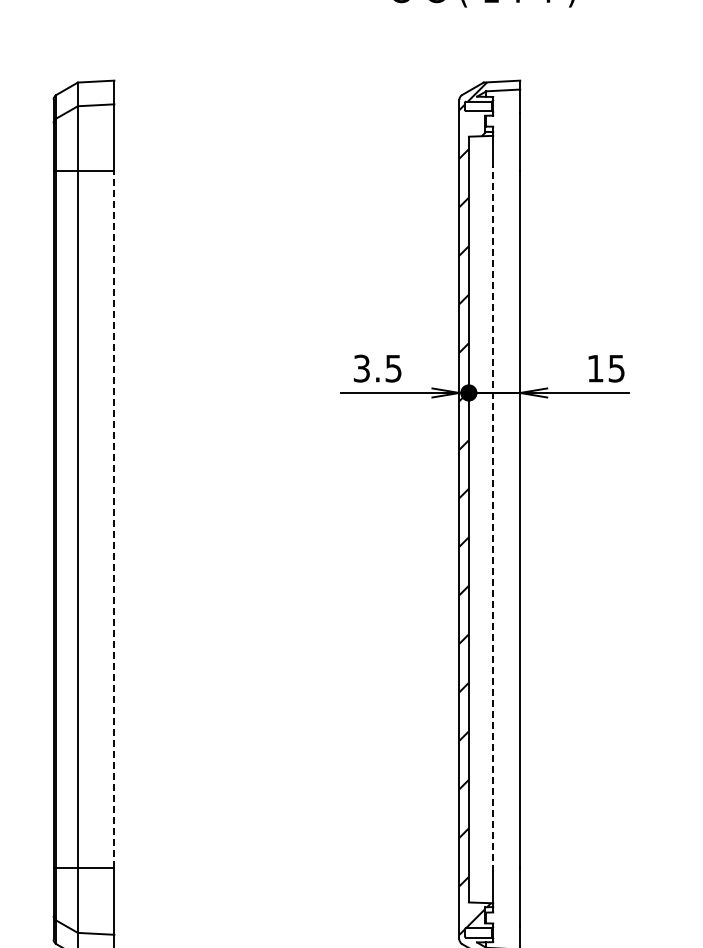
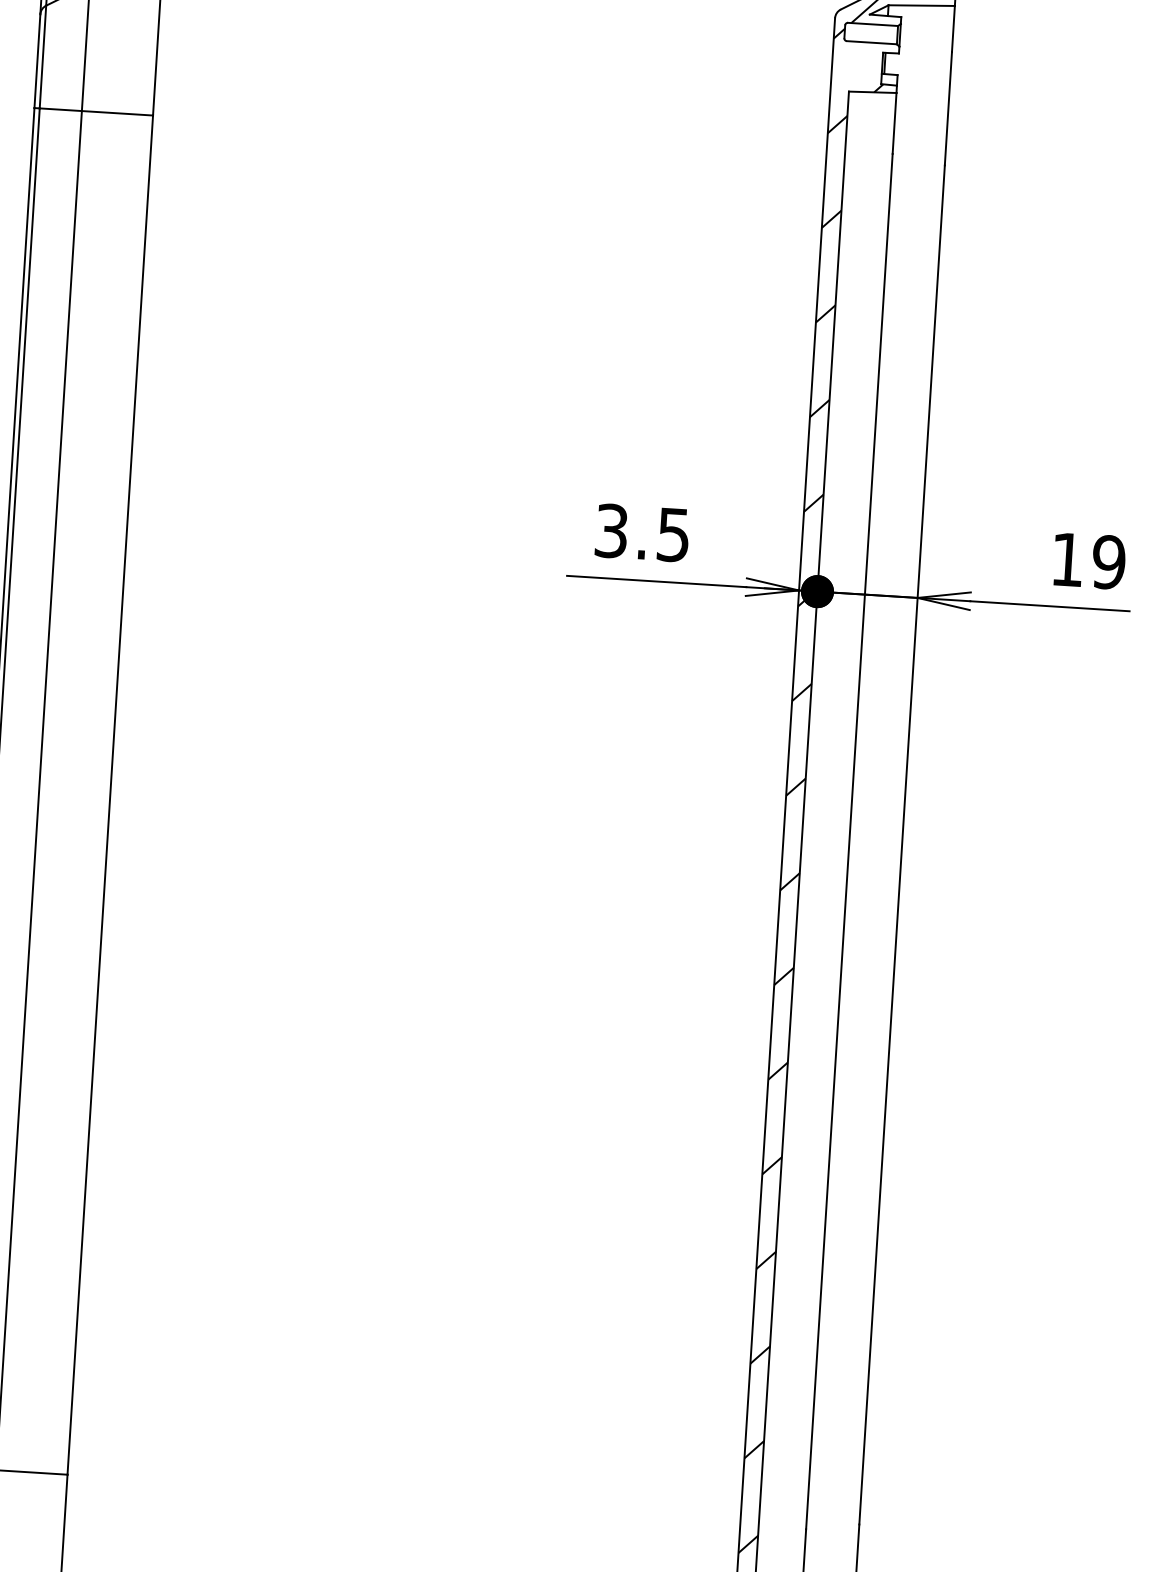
text: (616, 368) -> (1108, 561), 15 -> 19
line: (114, 519) -> (110, 794), dashed -> solid
line: (493, 519) -> (849, 841), dashed -> solid

